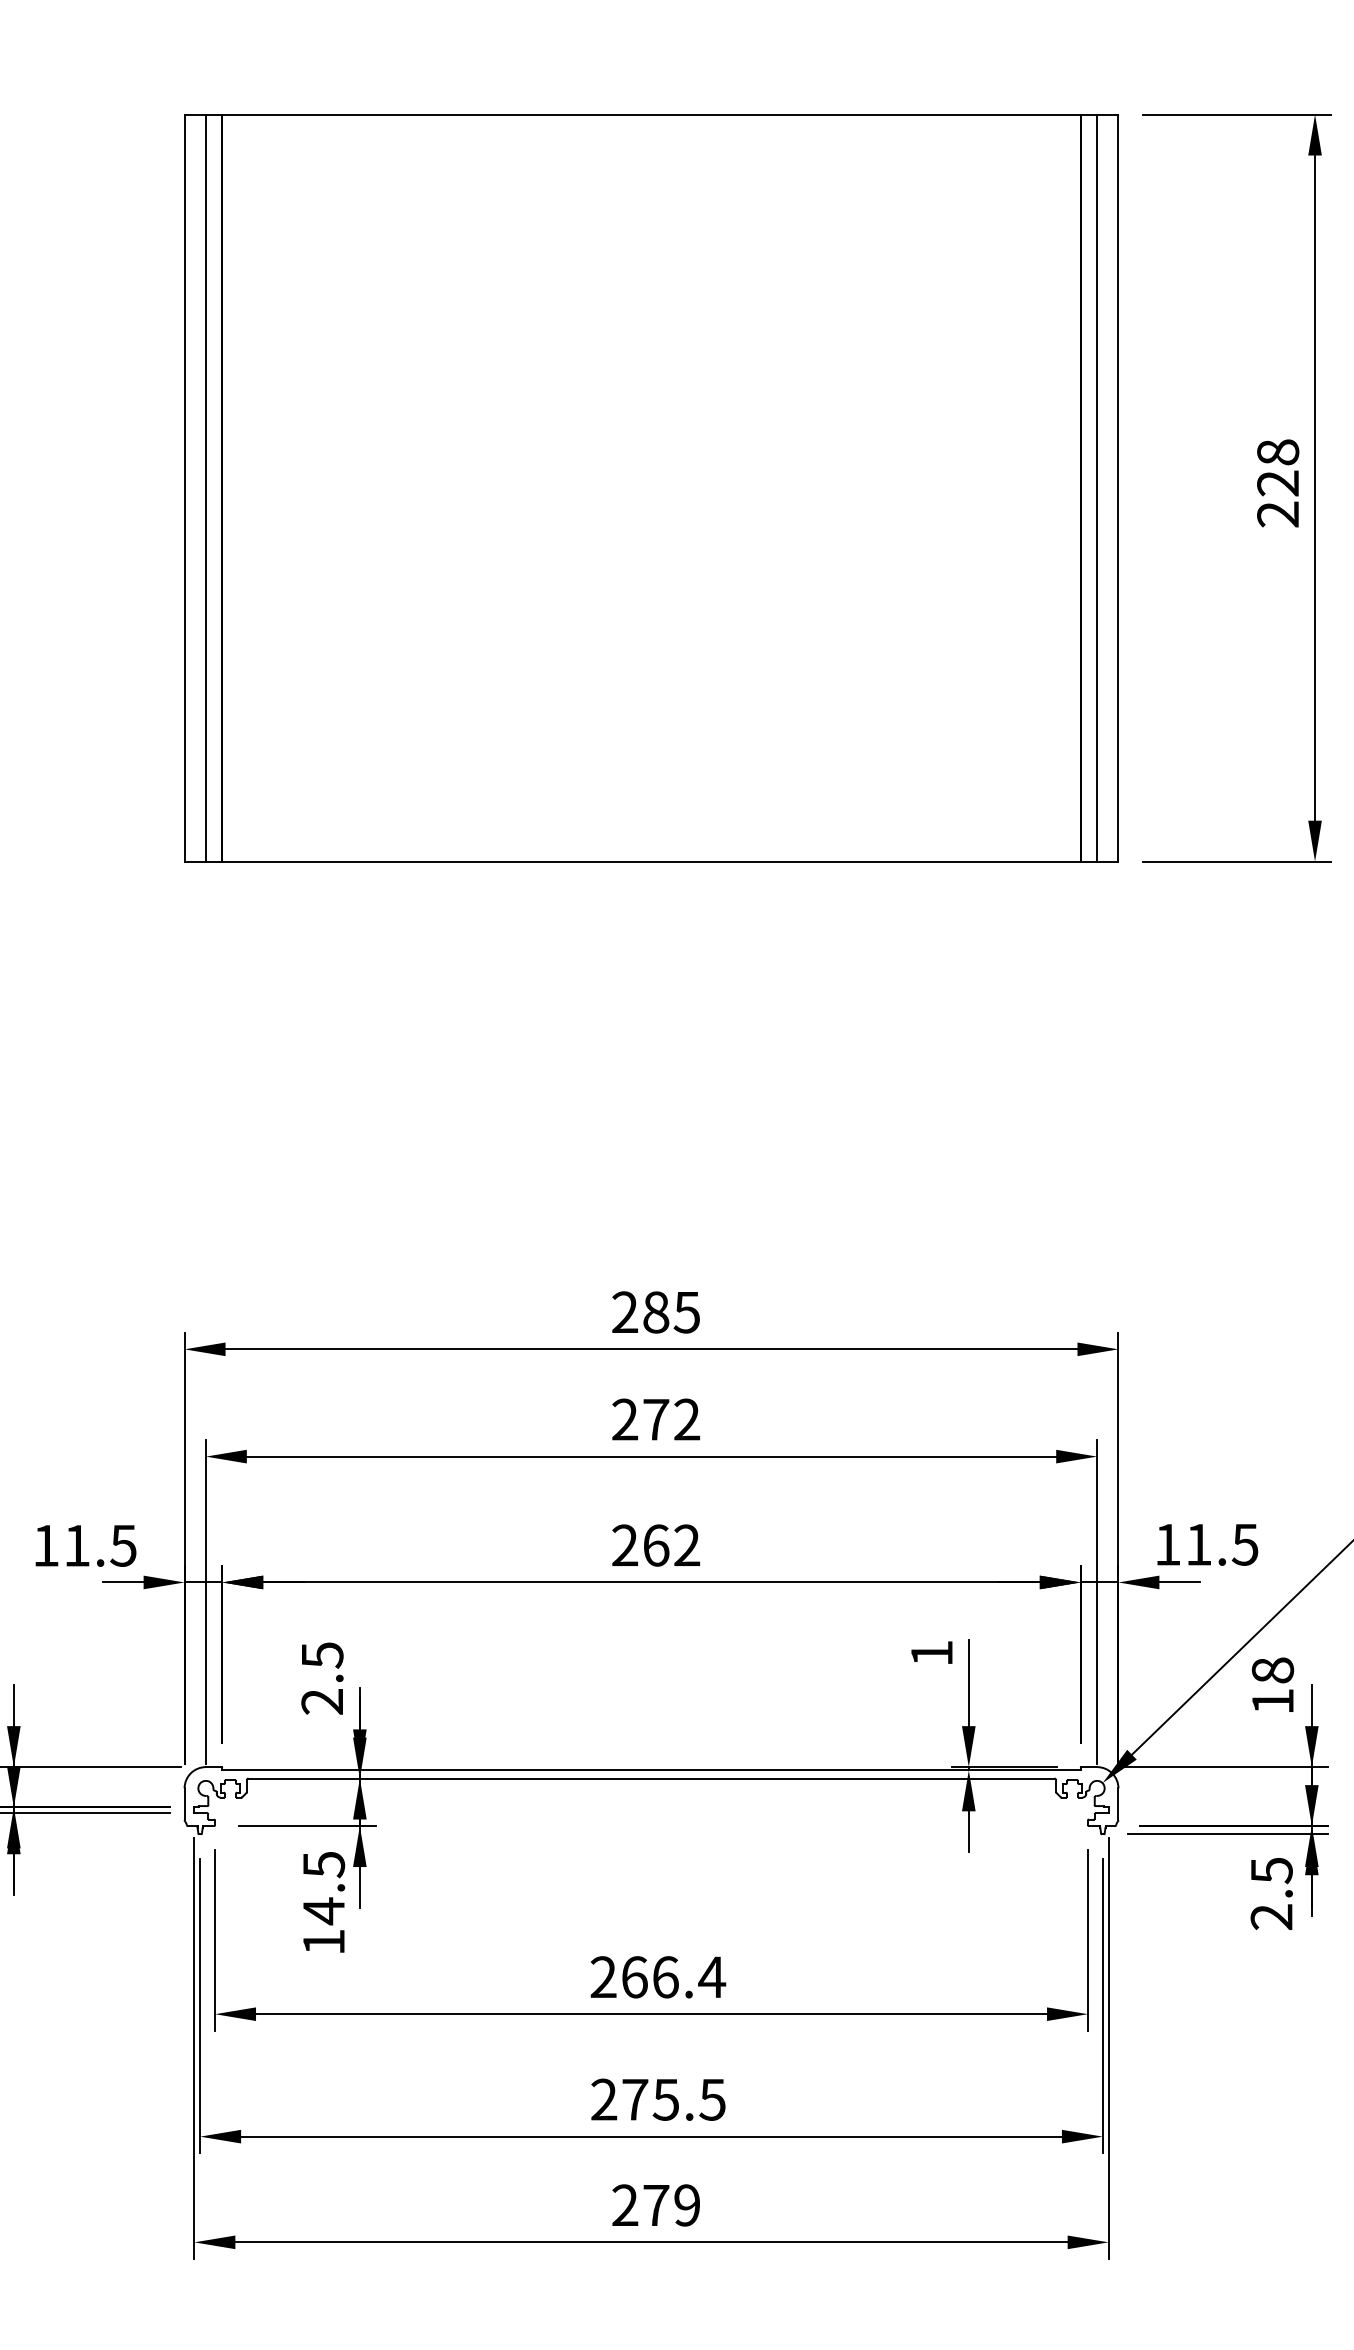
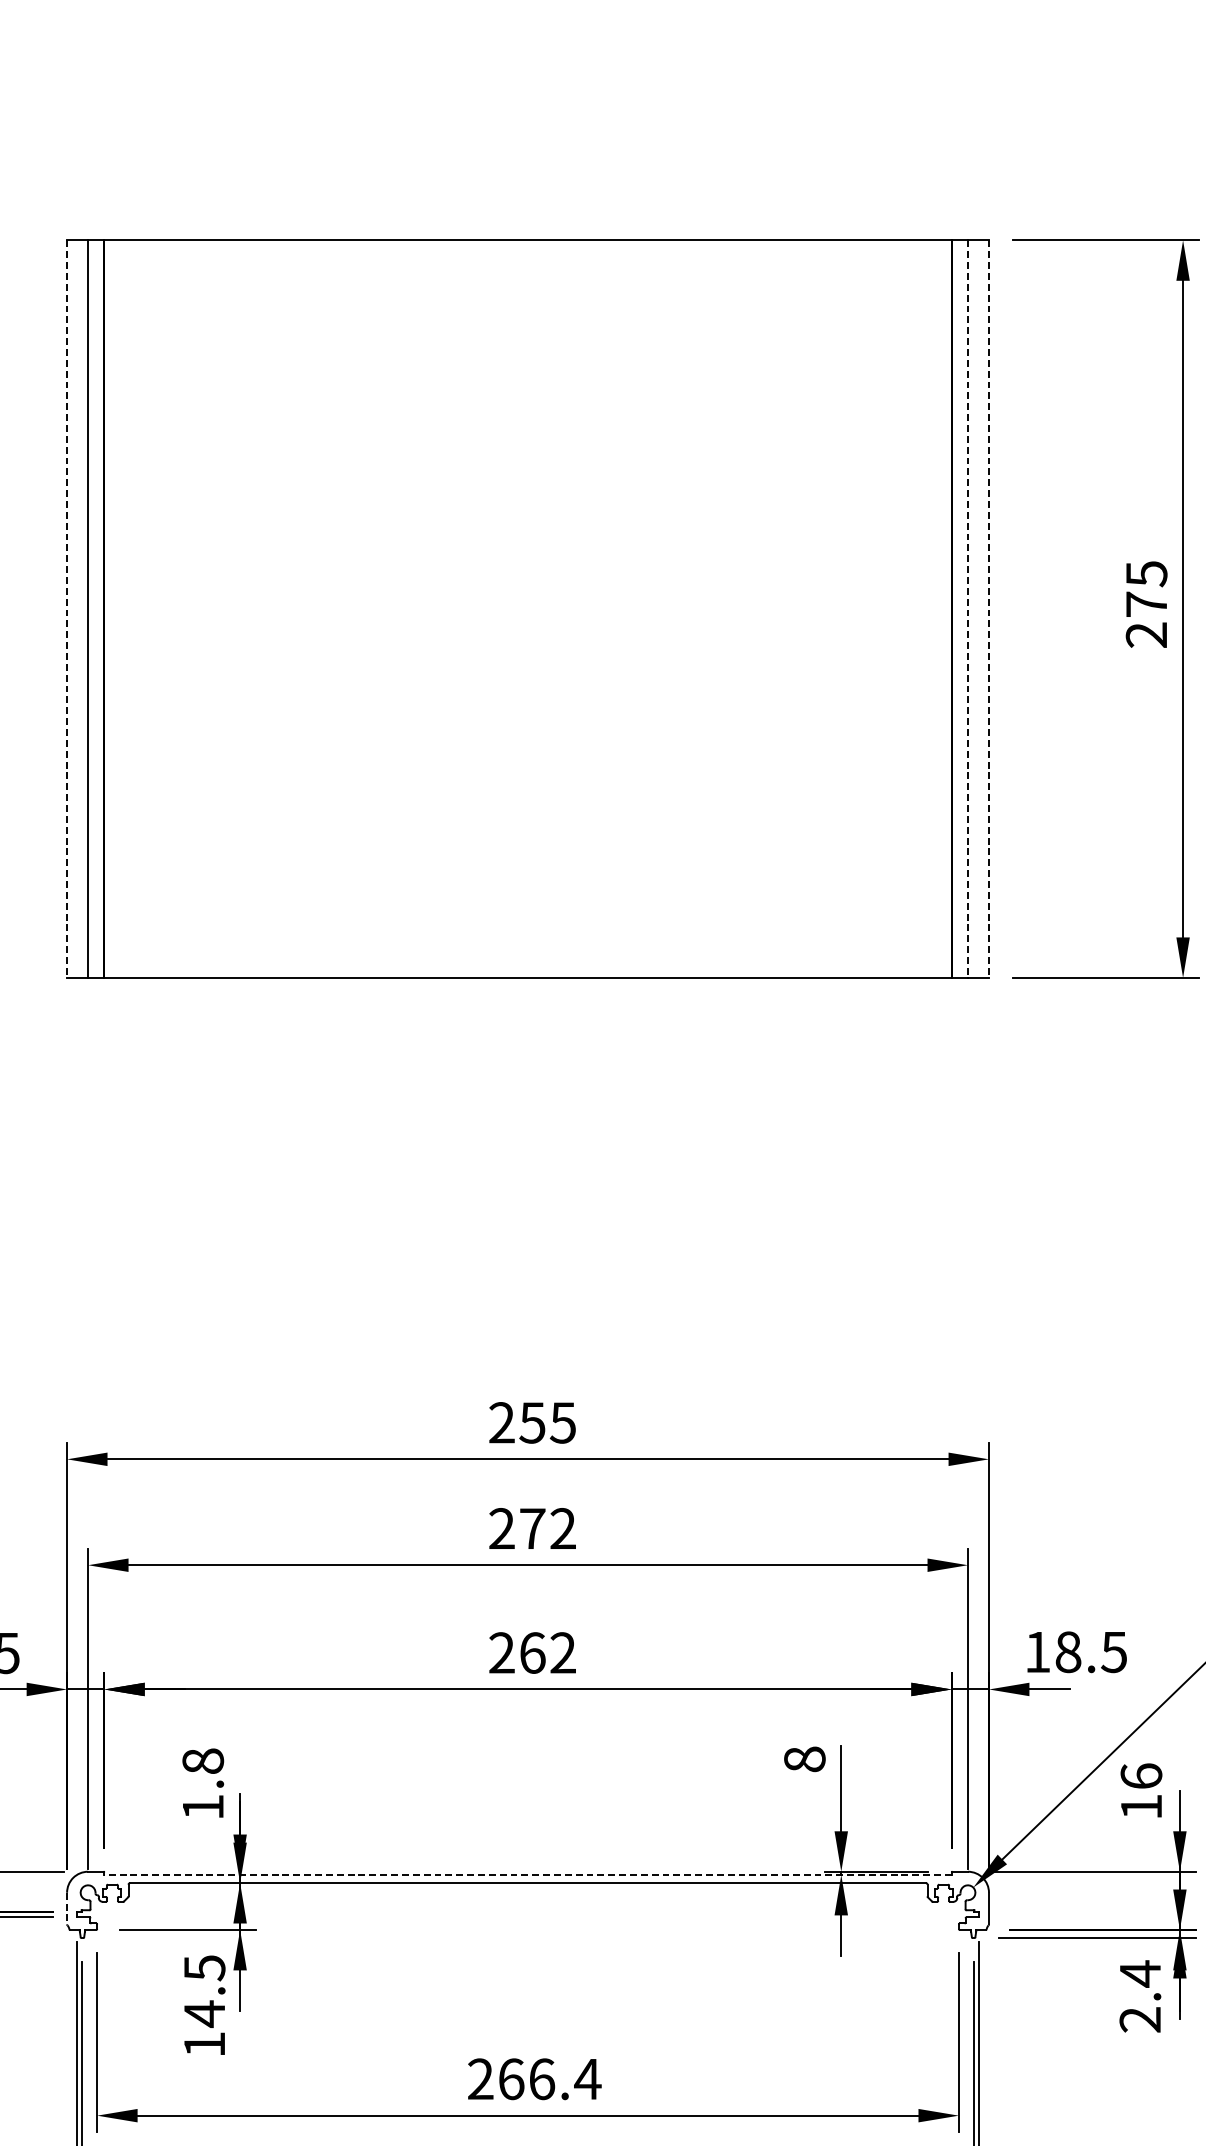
text: (1278, 467) -> (1146, 588), 228 -> 275
line: (184, 488) -> (66, 609), solid -> dashed
line: (1097, 488) -> (968, 609), solid -> dashed
line: (1118, 488) -> (989, 609), solid -> dashed
text: (655, 1312) -> (531, 1422), 285 -> 255
text: (1198, 1544) -> (1068, 1651), 11.5 -> 18.5
text: (931, 1653) -> (804, 1759), 1 -> 8
text: (1272, 1670) -> (1141, 1776), 18 -> 16
text: (322, 1678) -> (203, 1784), 2.5 -> 1.8
line: (651, 1770) -> (528, 1875), solid -> dashed
line: (184, 1804) -> (66, 1908), solid -> dashed
text: (1271, 1870) -> (1140, 1973), 2.5 -> 2.4

